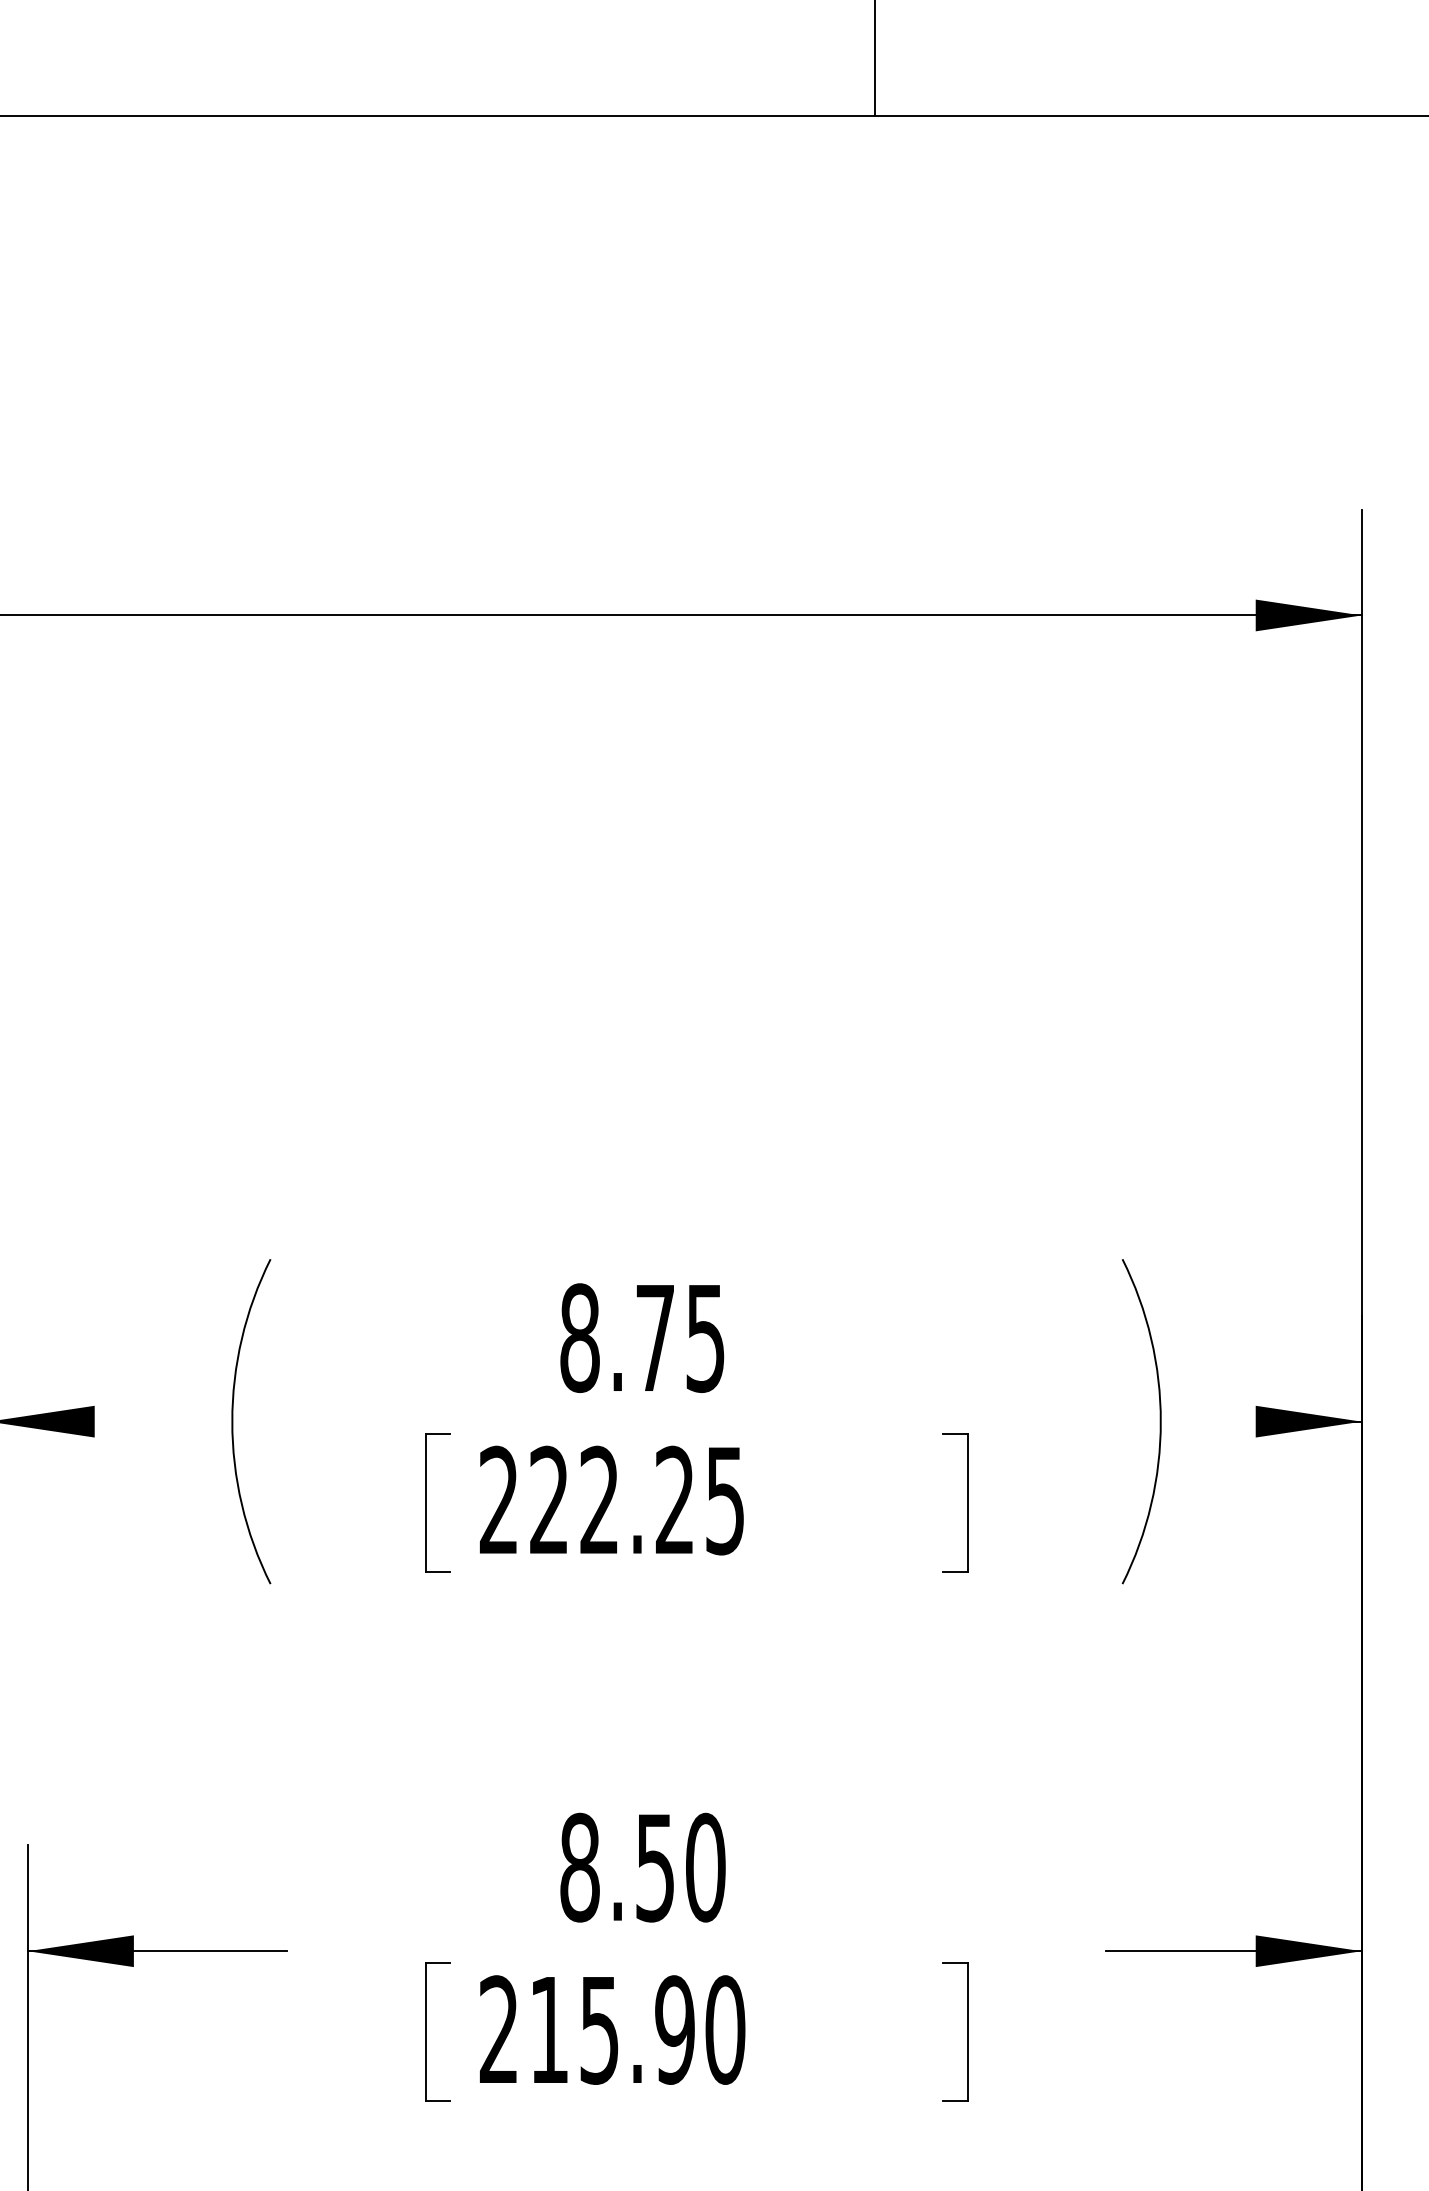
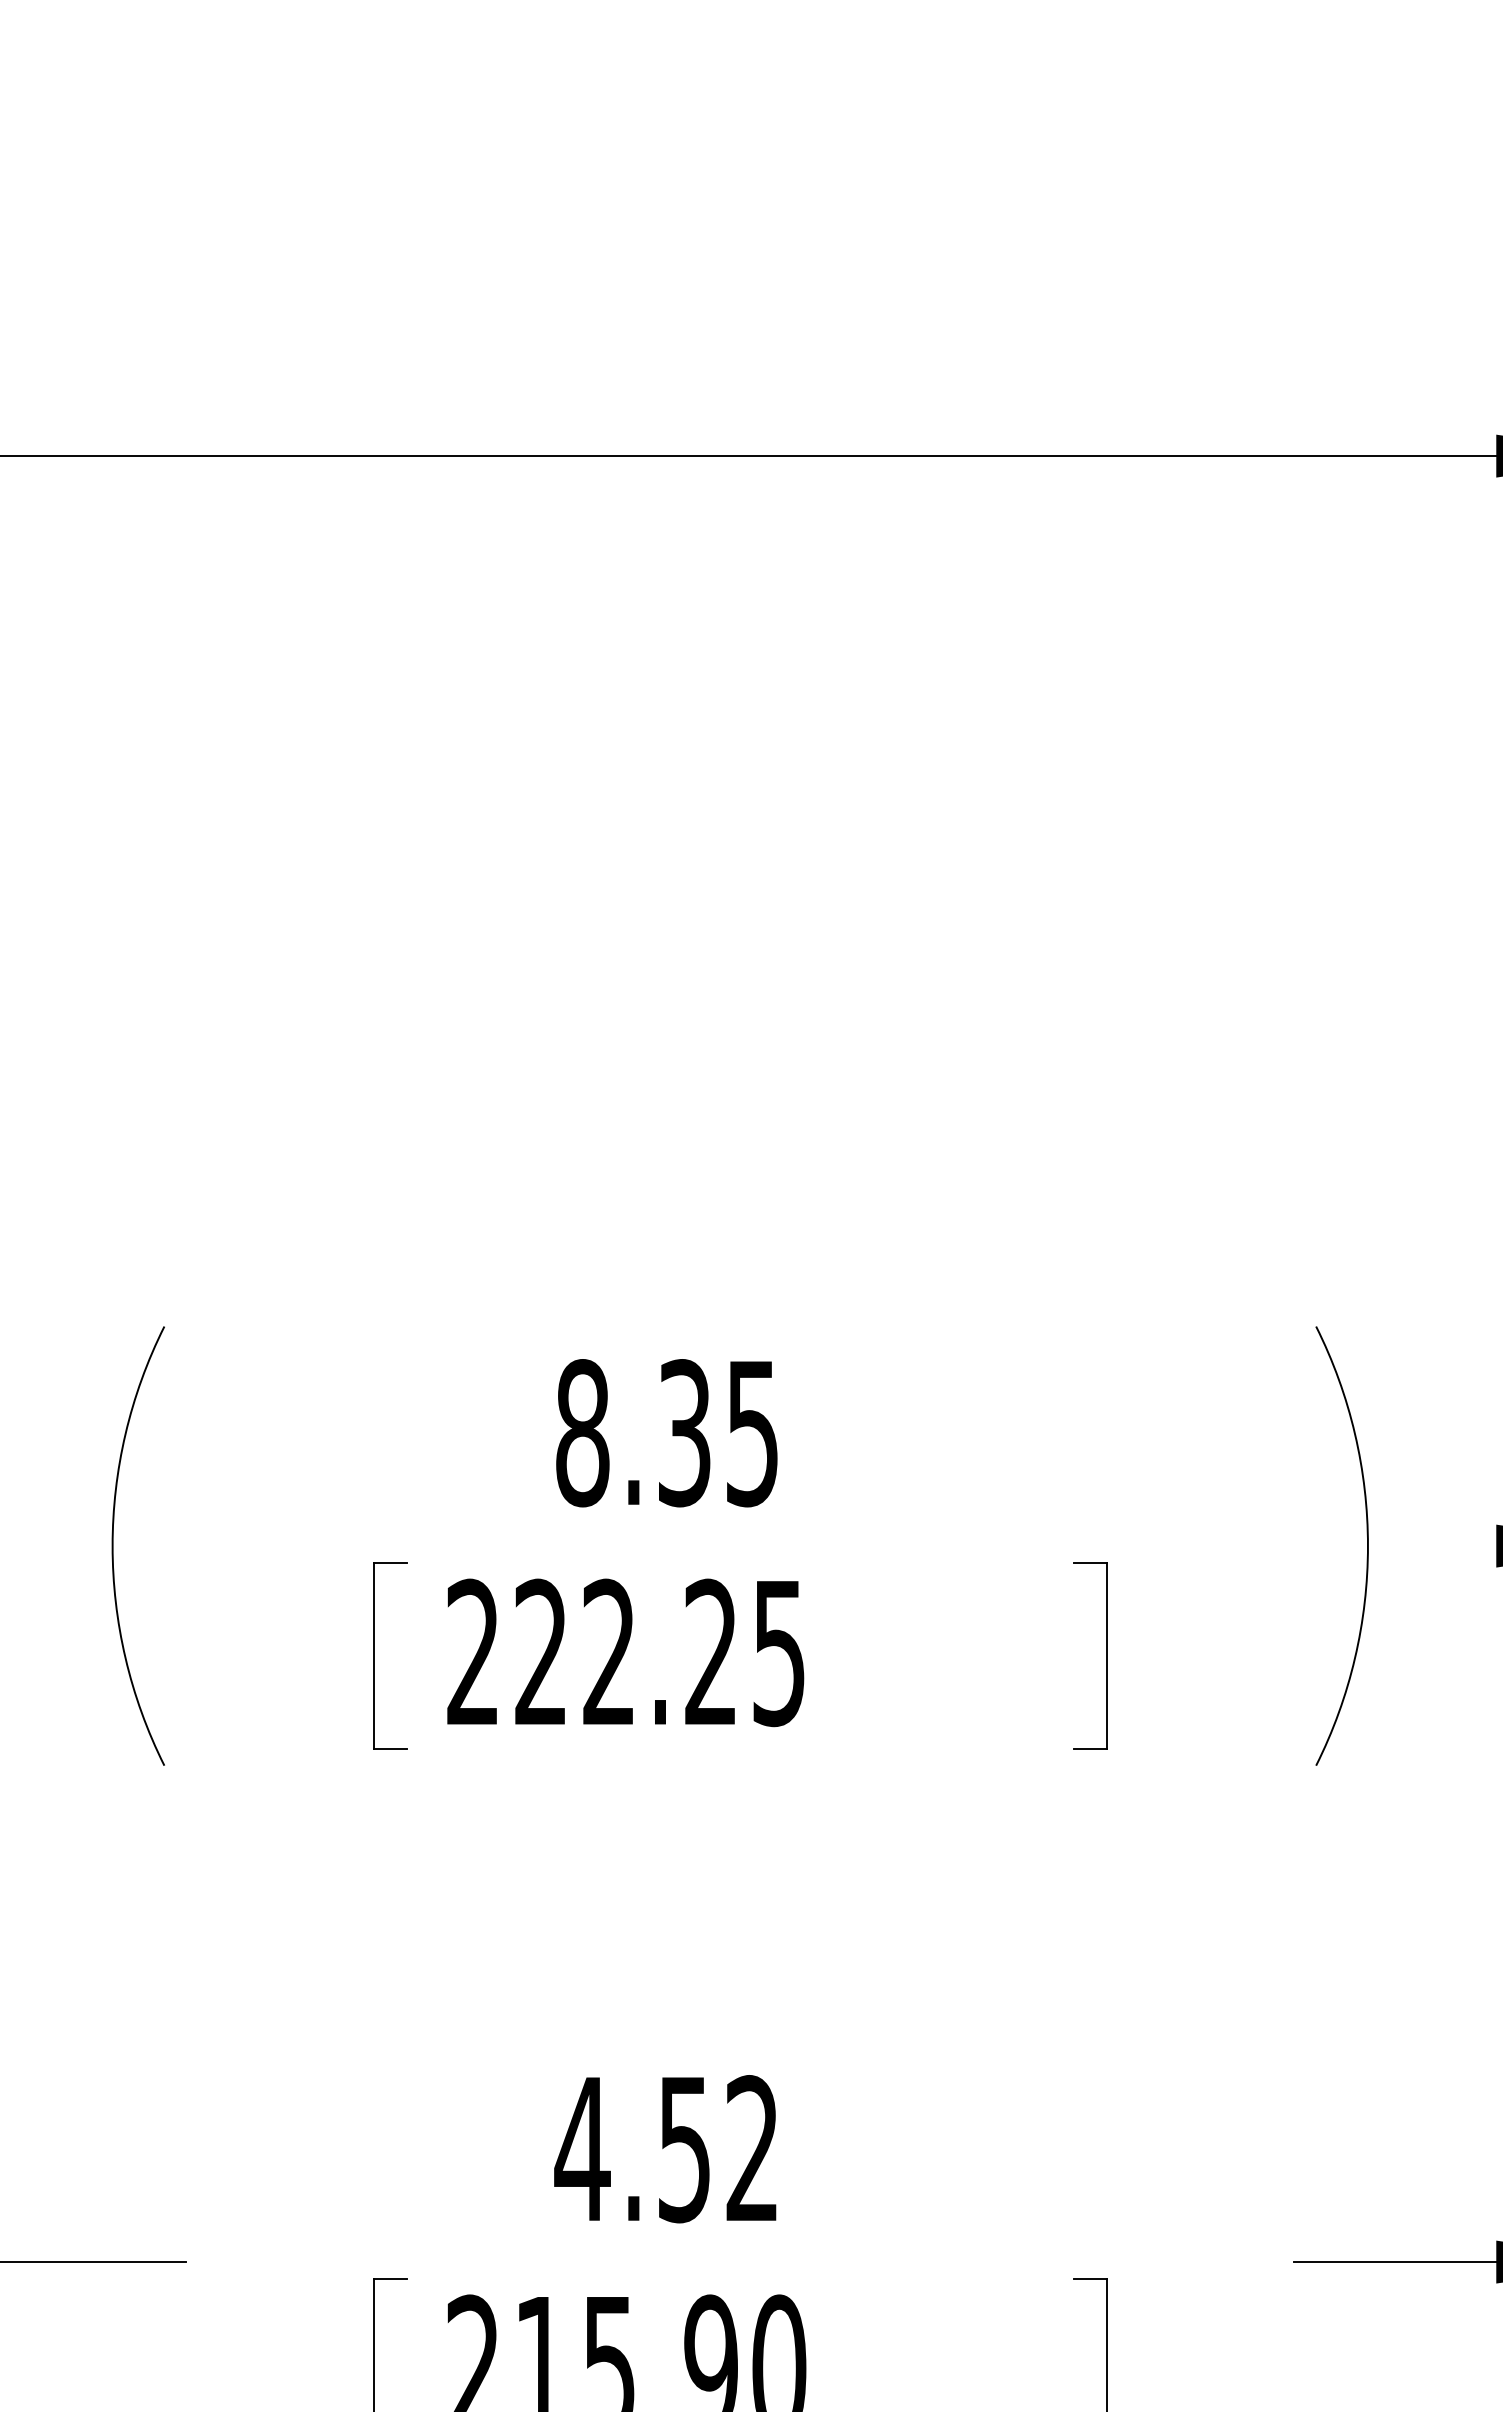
text: (655, 1338) -> (684, 1433), 8.75 -> 8.35
text: (641, 1867) -> (665, 2148), 8.50 -> 4.52

